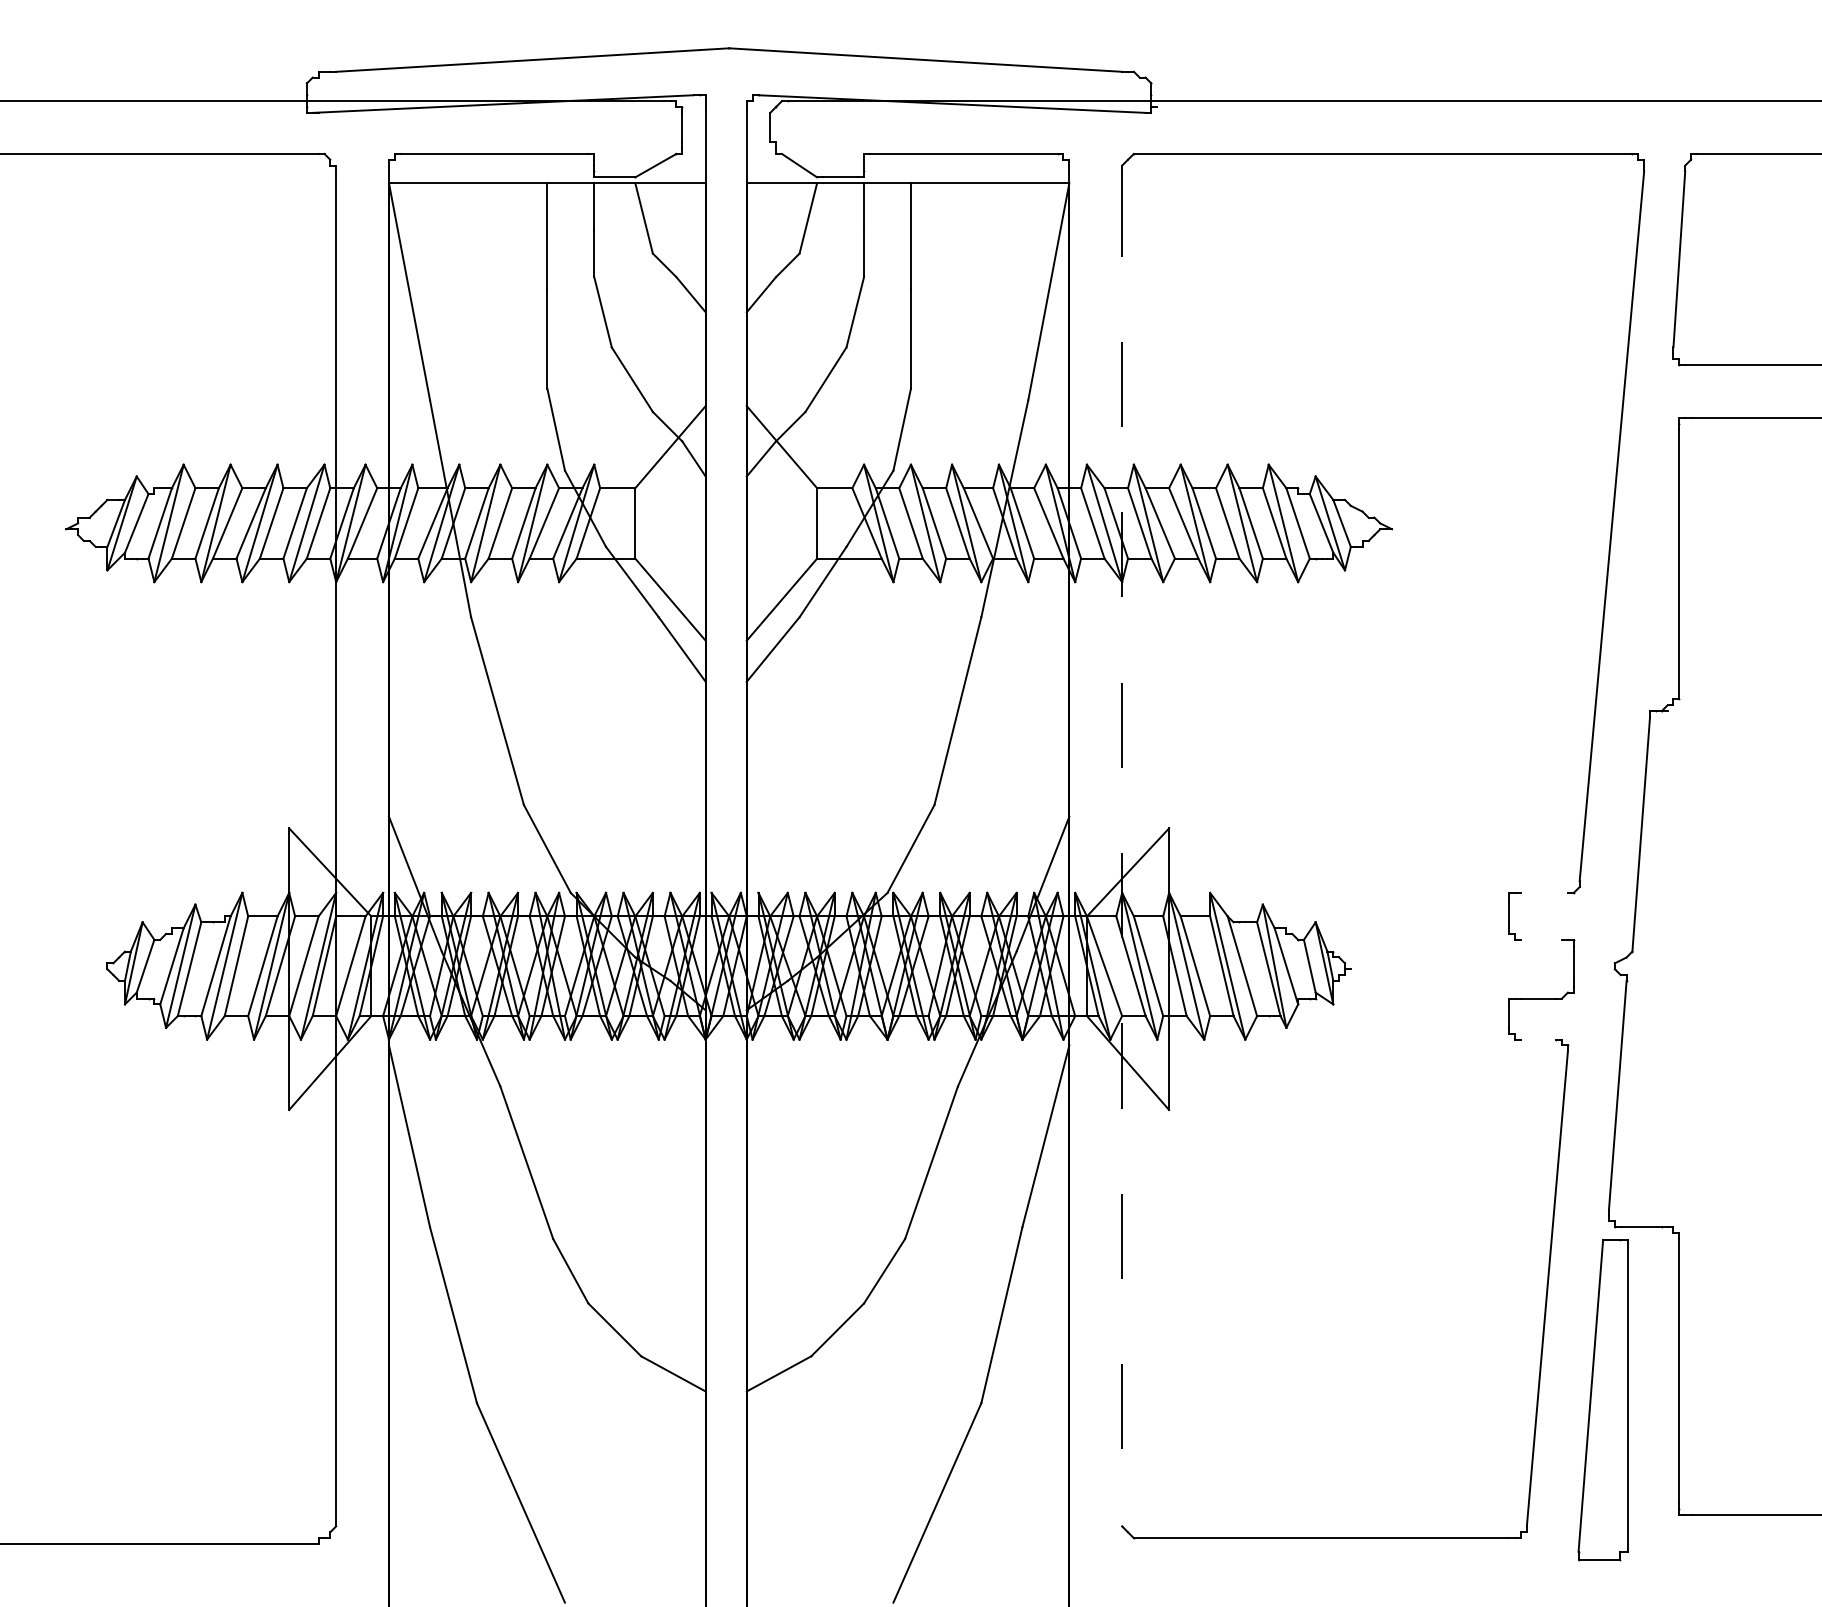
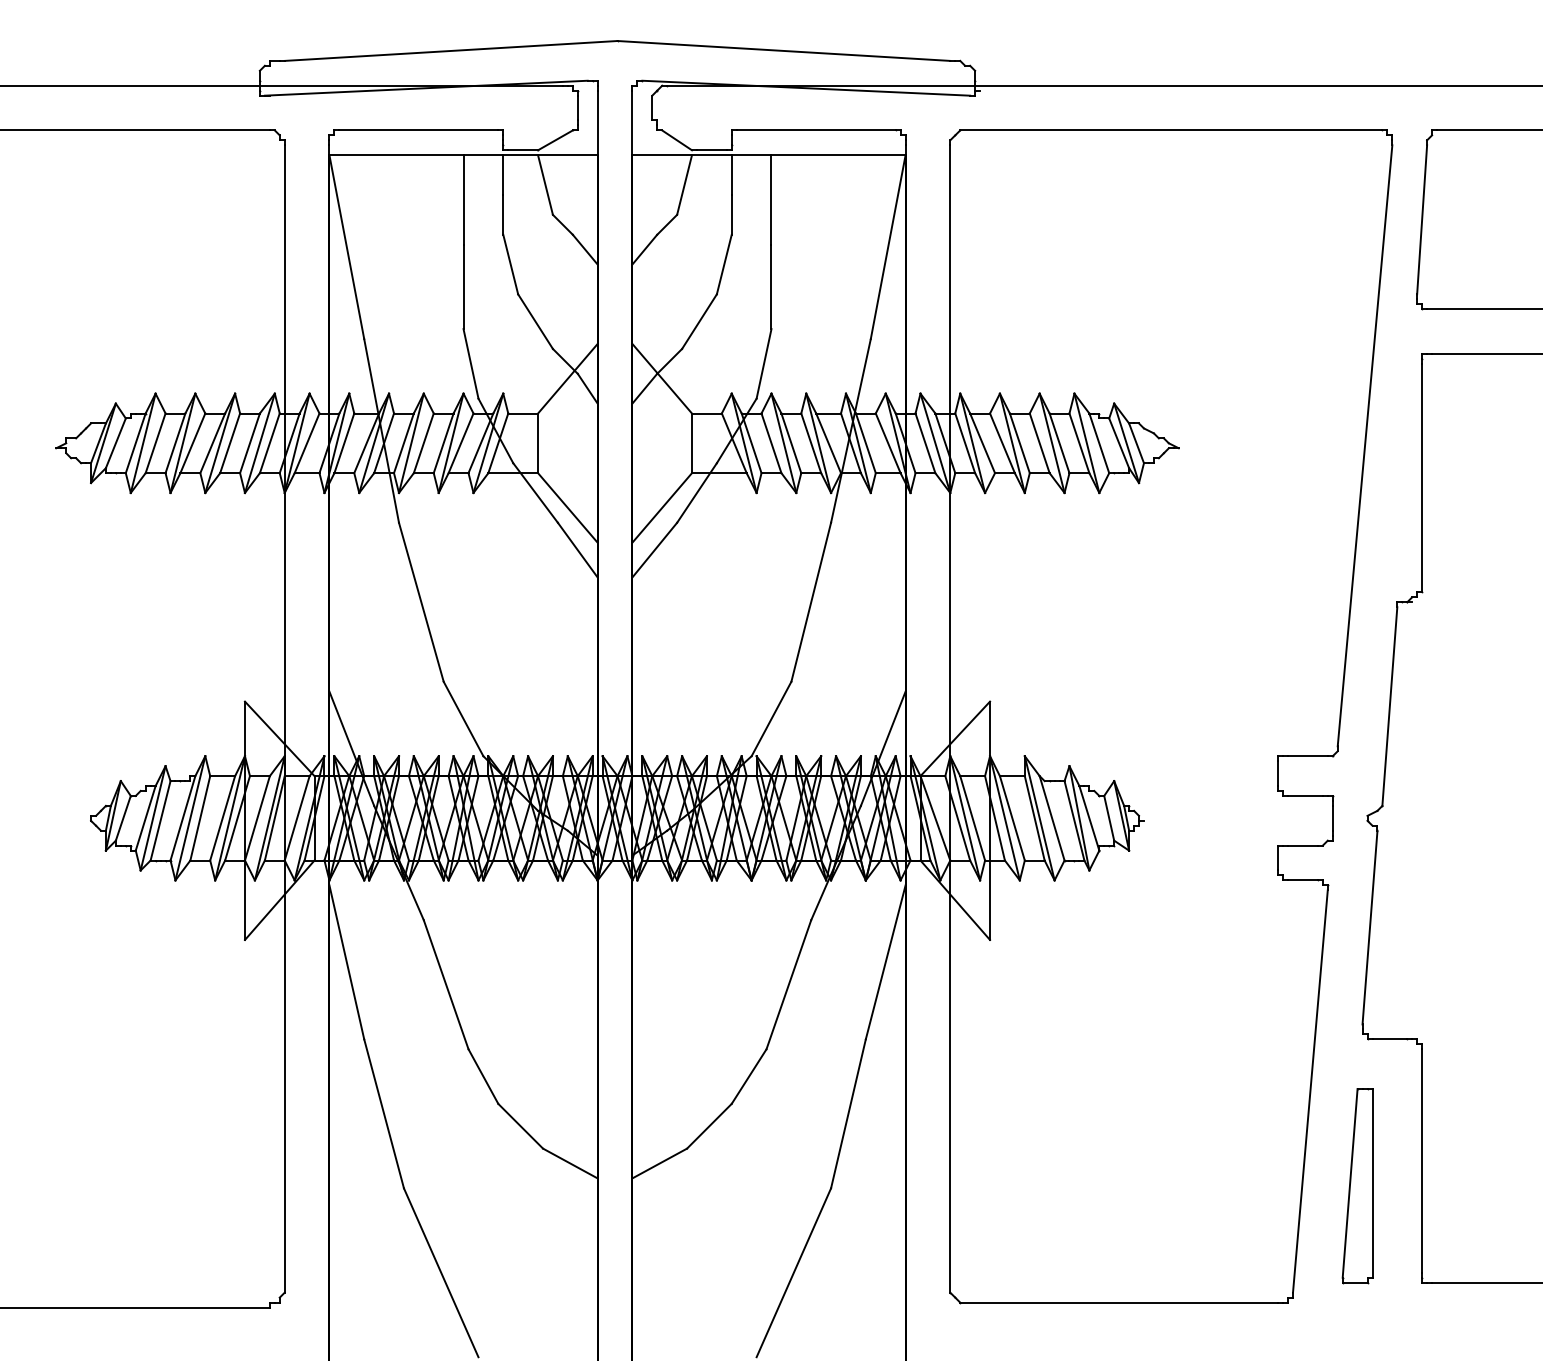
line: (1122, 849) -> (950, 719), dashed -> solid
line: (1543, 892) -> (1307, 755), added
line: (1541, 939) -> (1305, 795), added
line: (1538, 1039) -> (1302, 880), added
part: (1602, 1400) -> (1357, 1186), size x0.71

